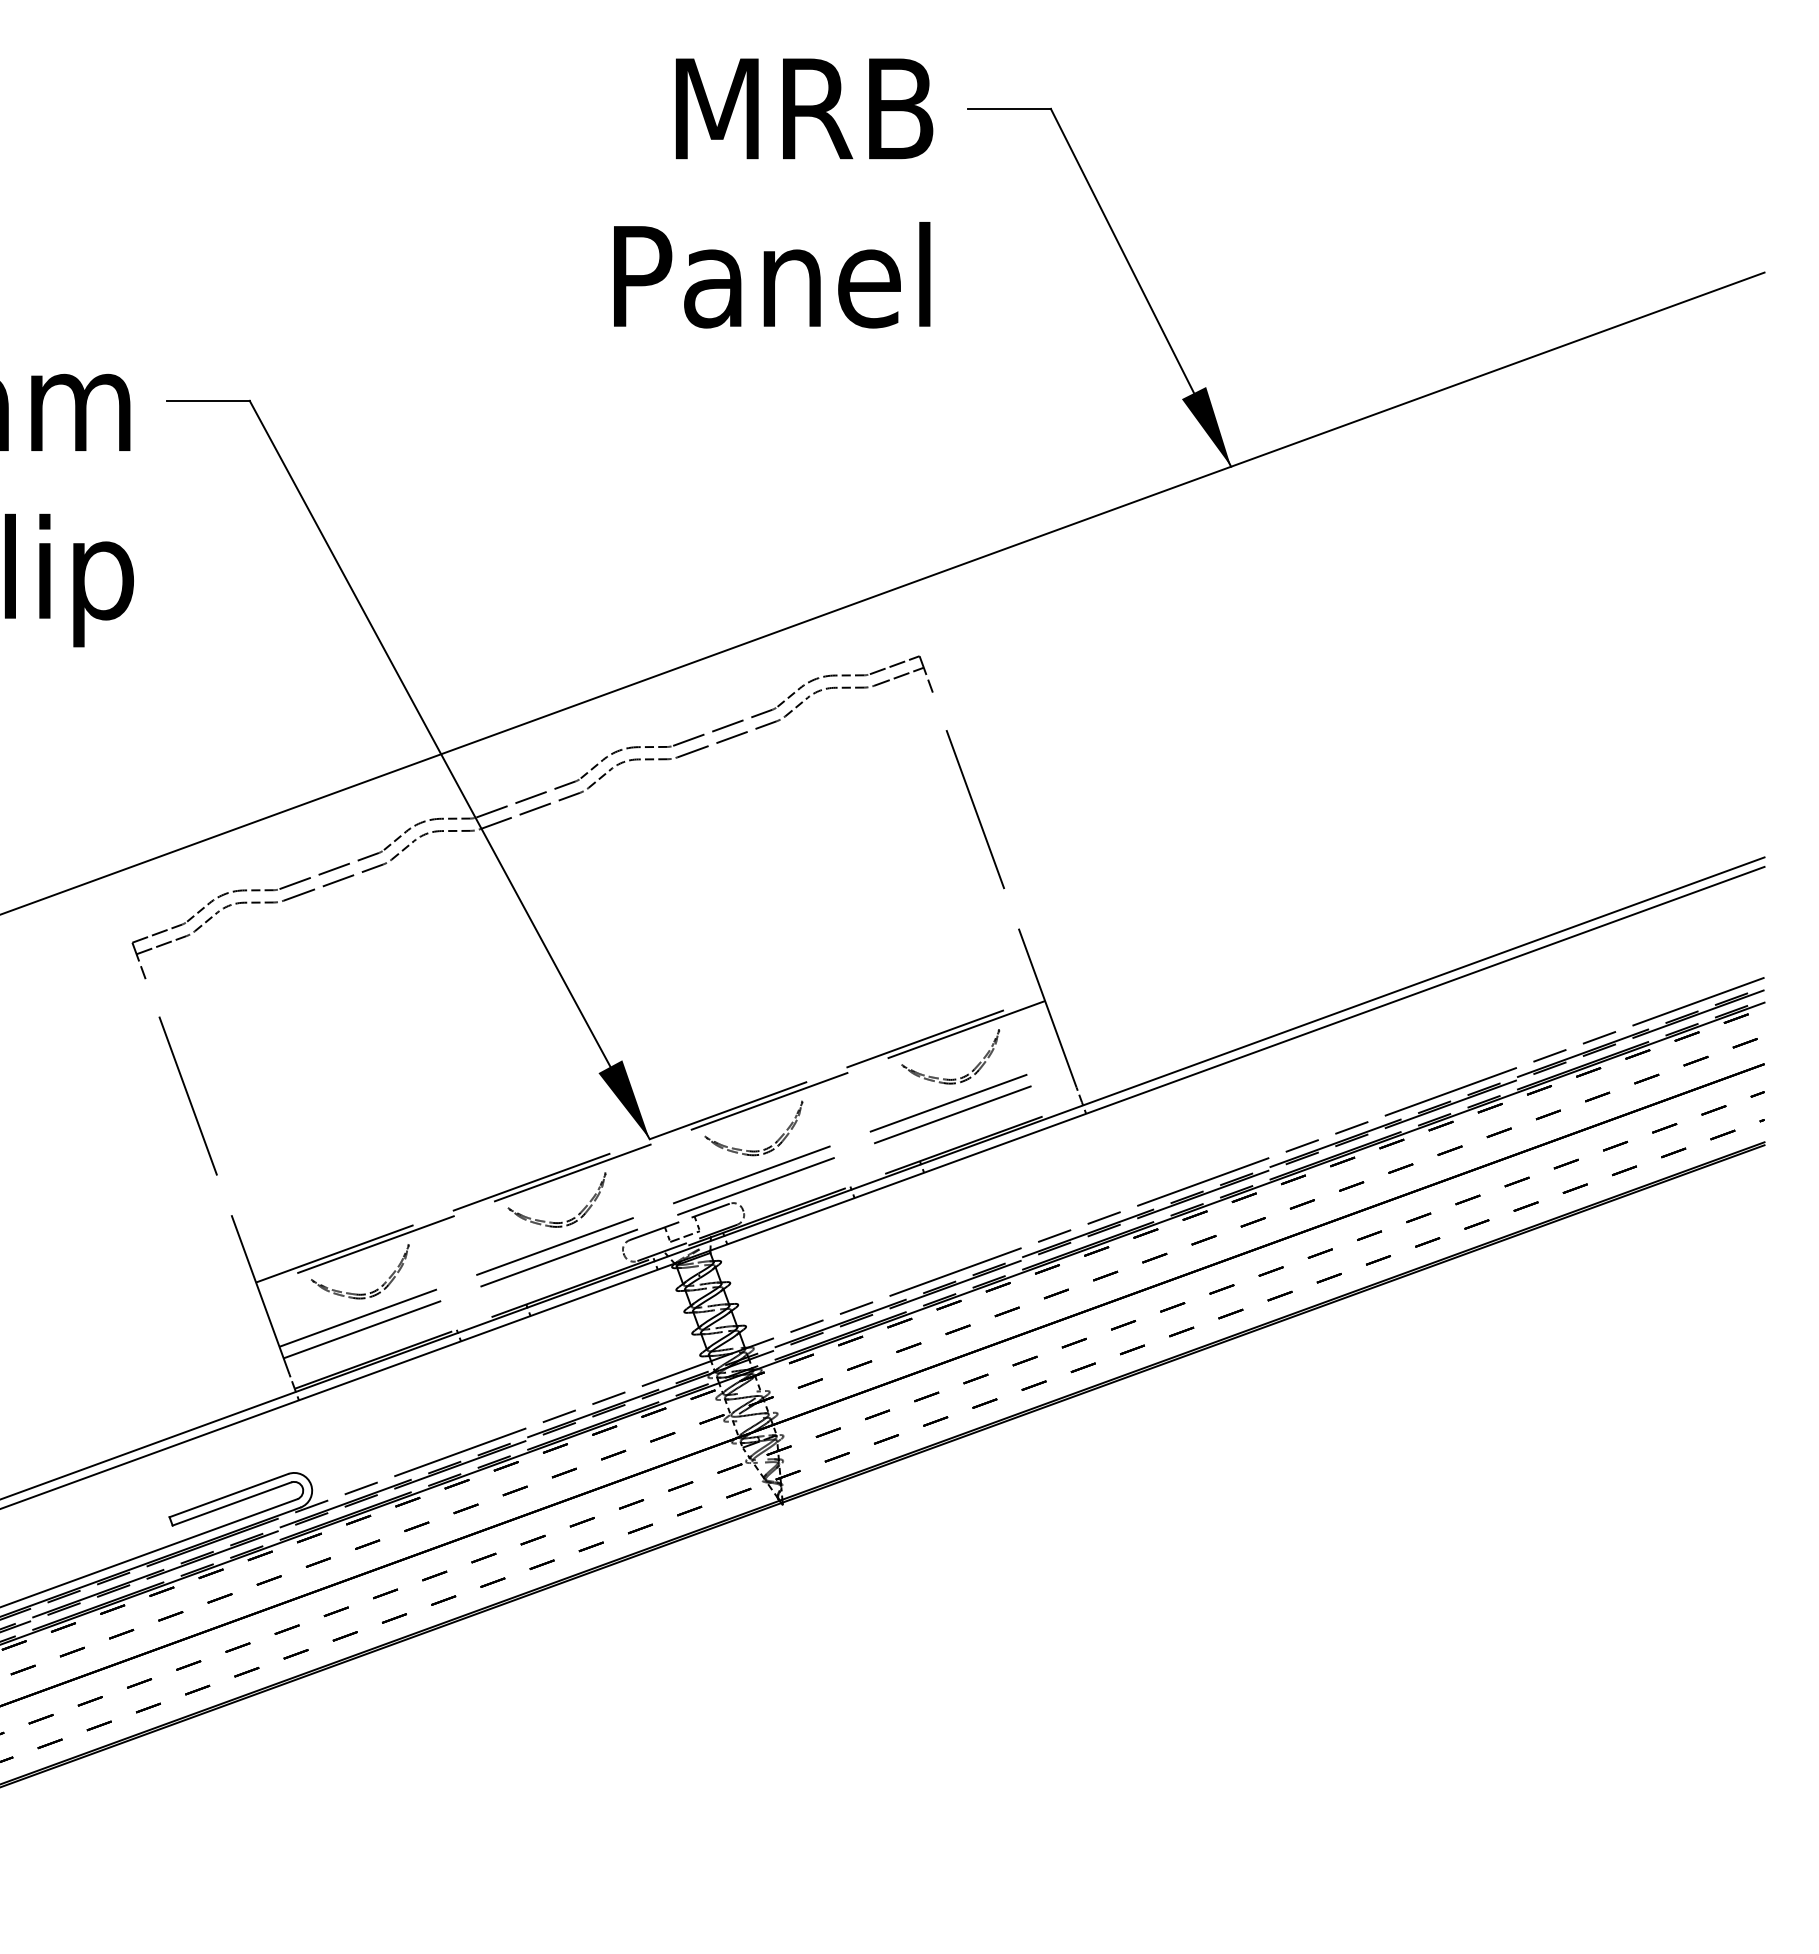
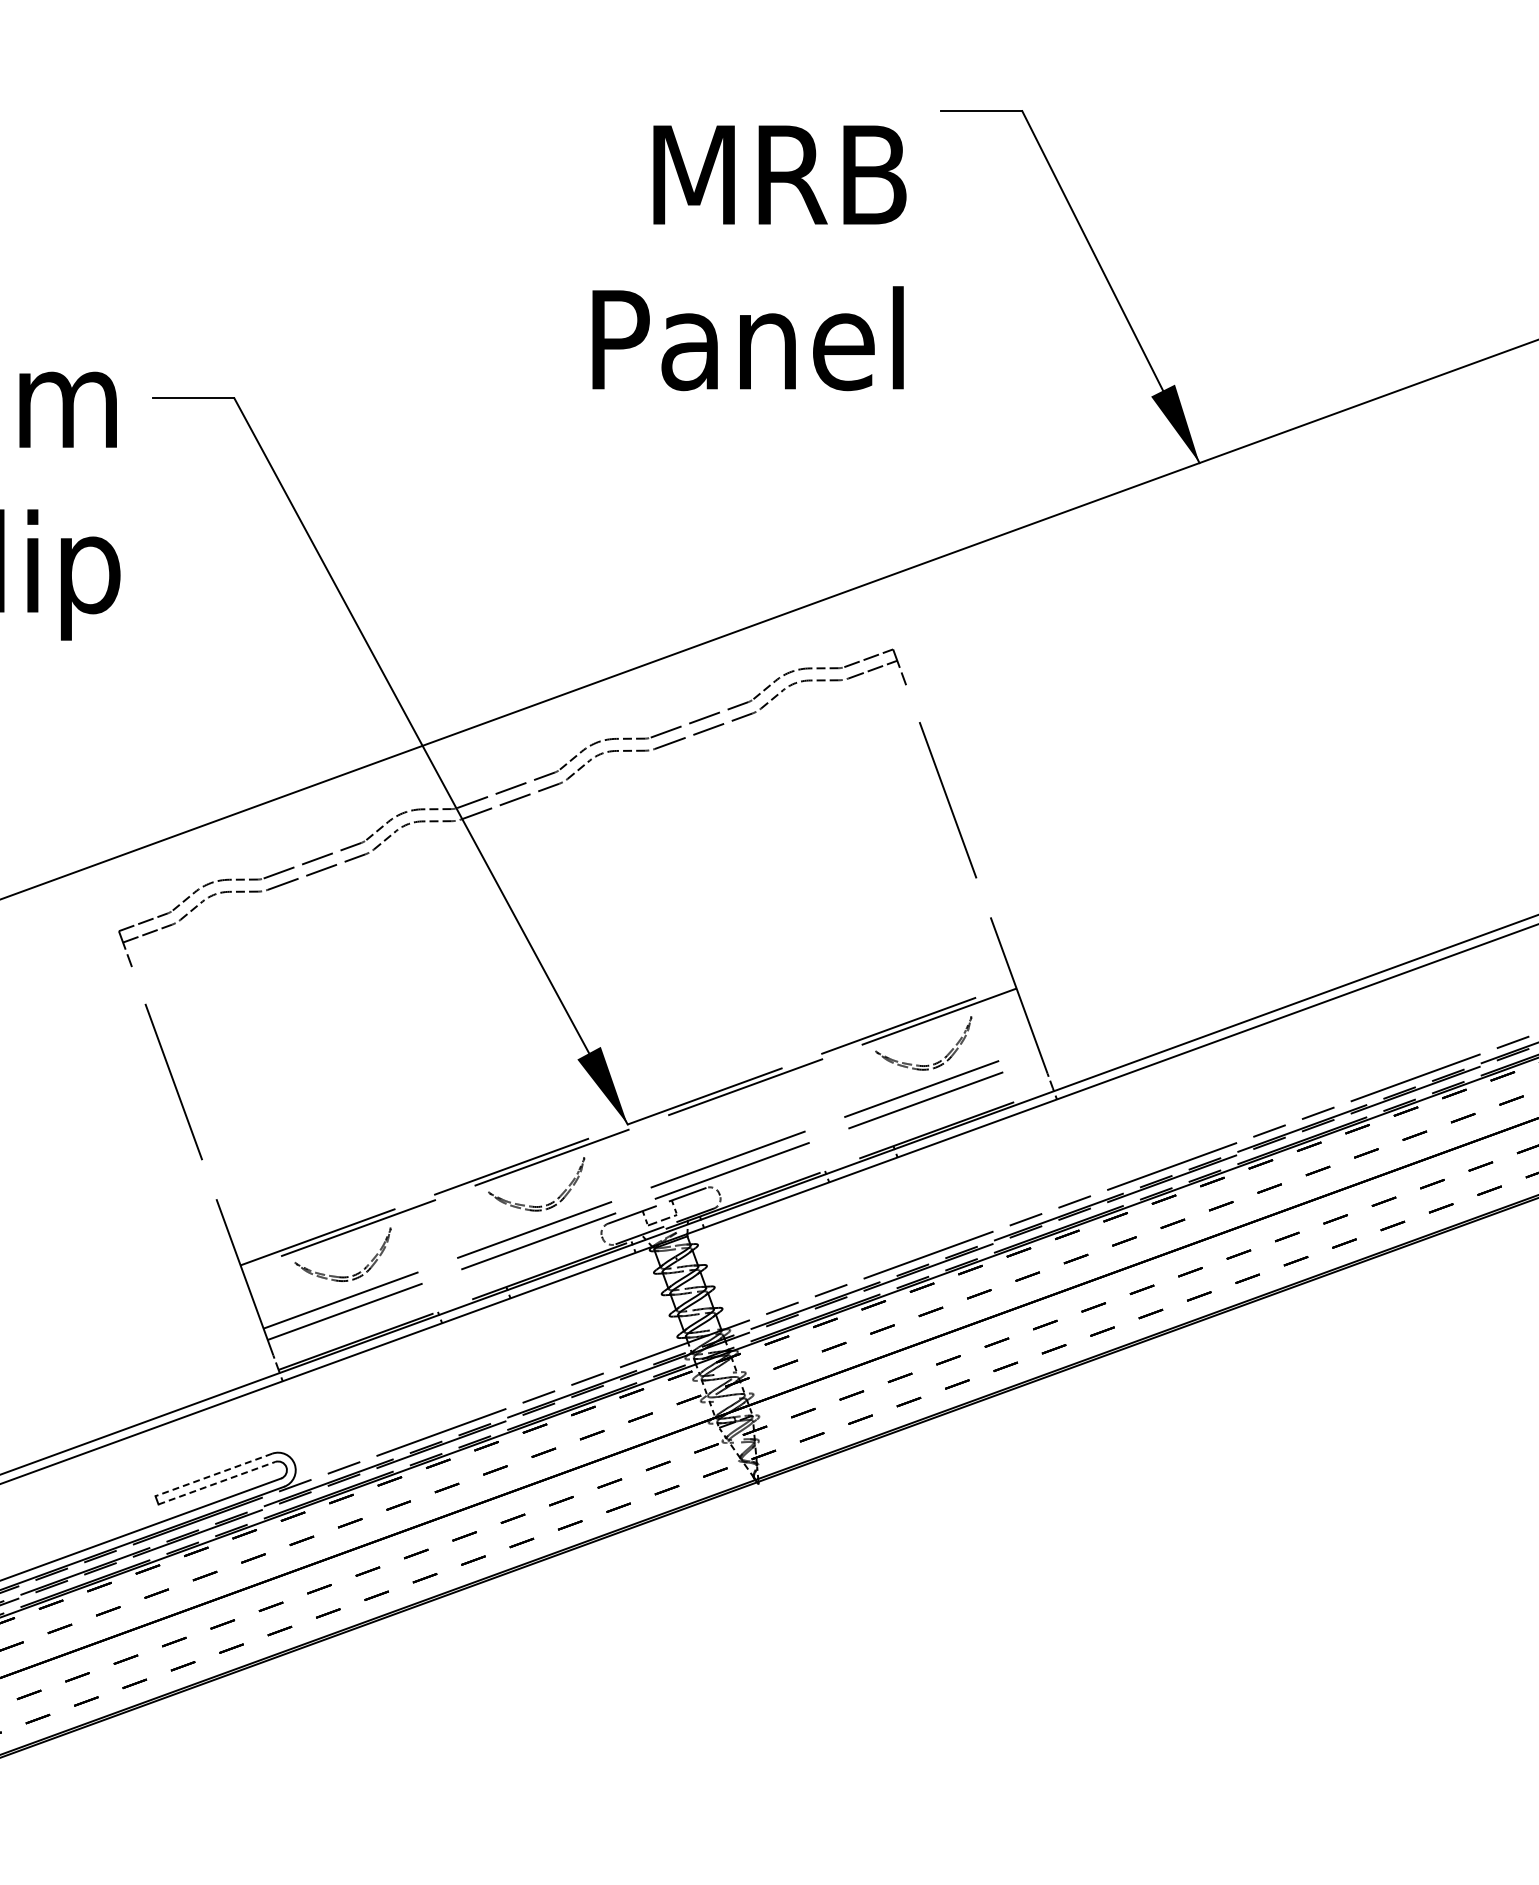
text: (773, 193) -> (749, 258), moved
part: (753, 1150) -> (729, 1135), removed
line: (228, 1495) -> (213, 1474), solid -> dashed
line: (232, 1503) -> (217, 1482), solid -> dashed

